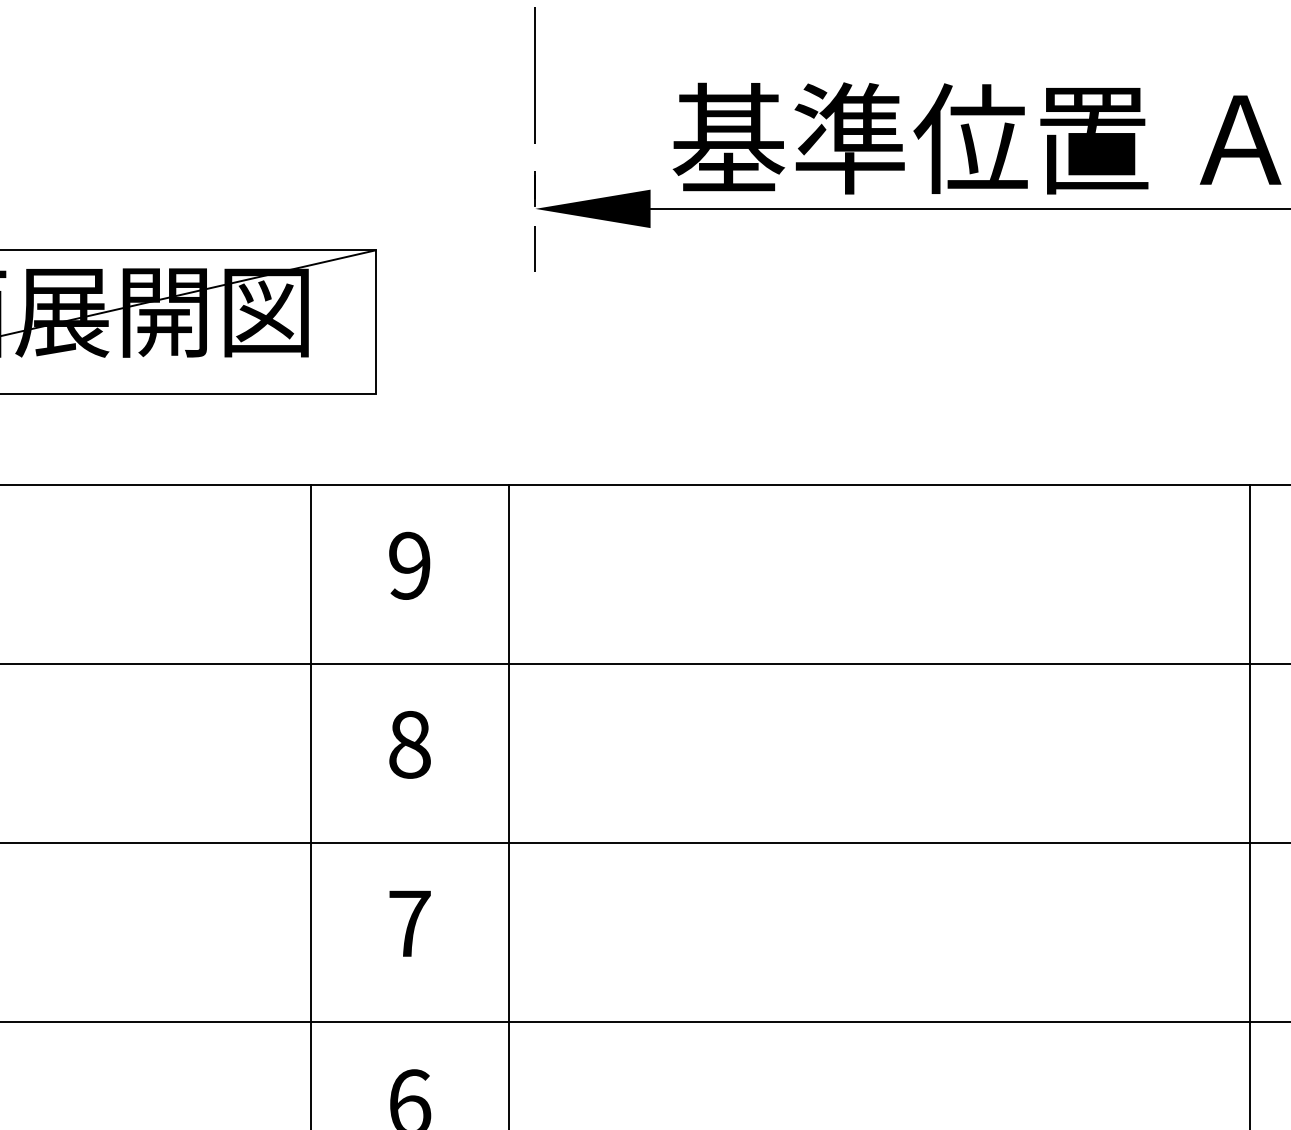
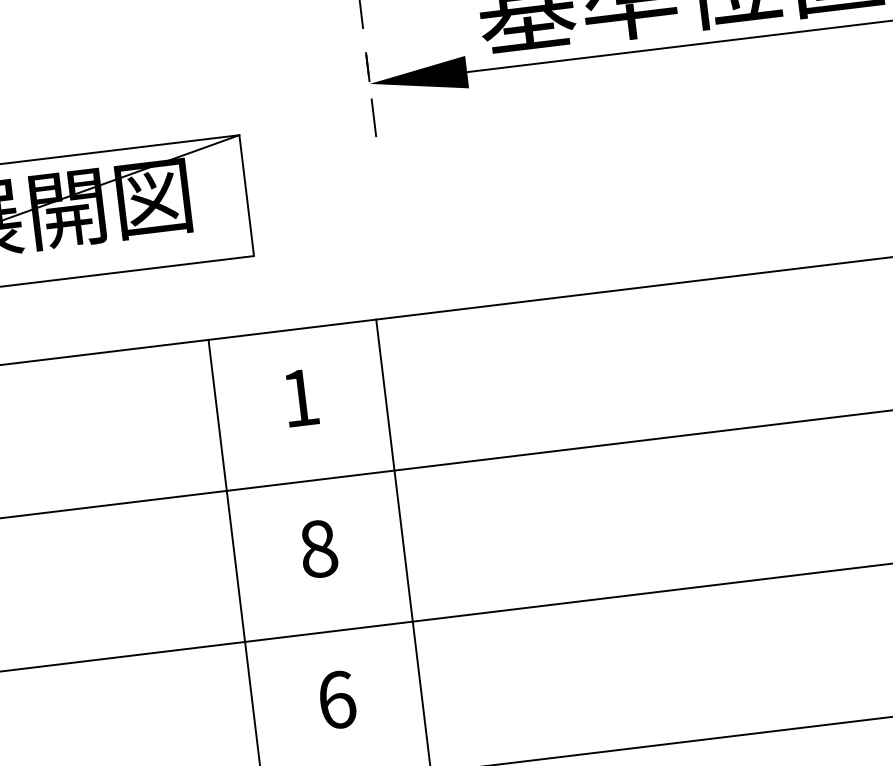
text: (409, 565) -> (300, 397), 9 -> 1
text: (410, 923) -> (337, 699), 7 -> 6

